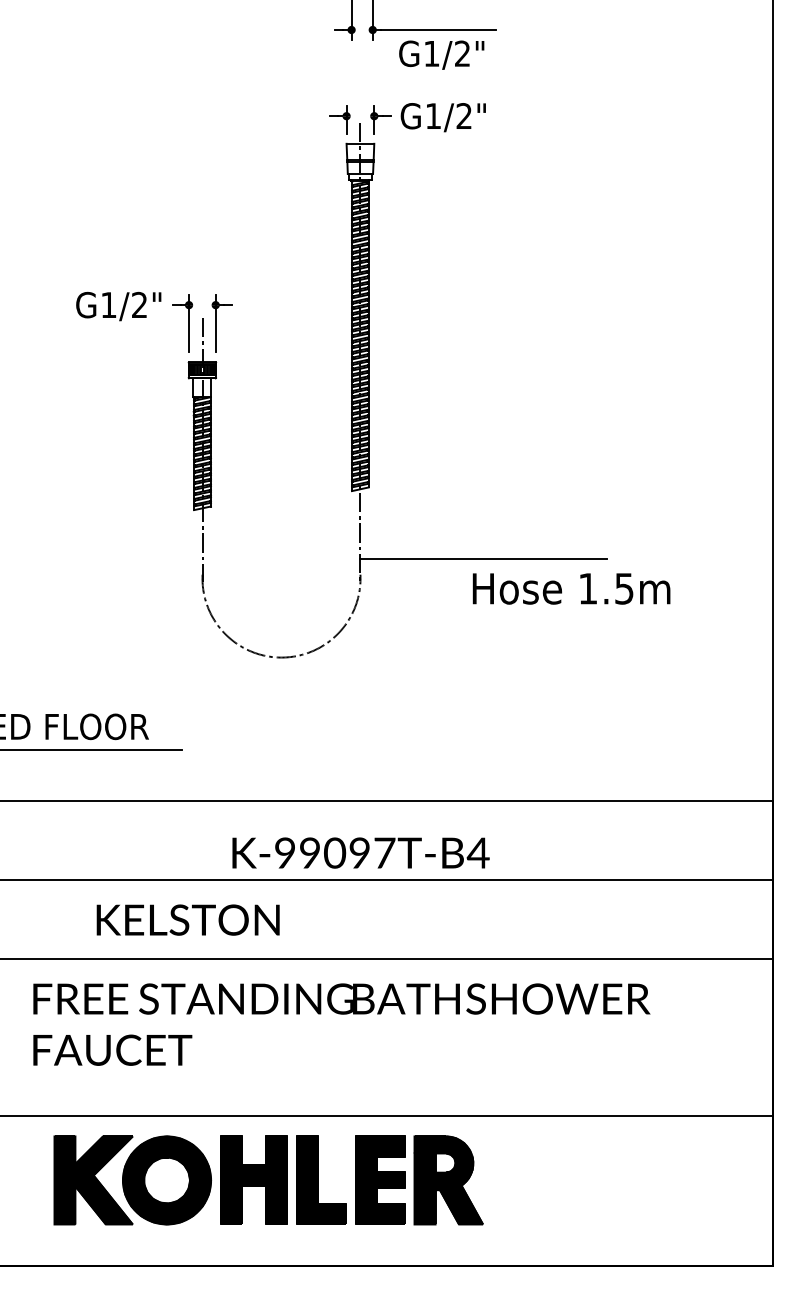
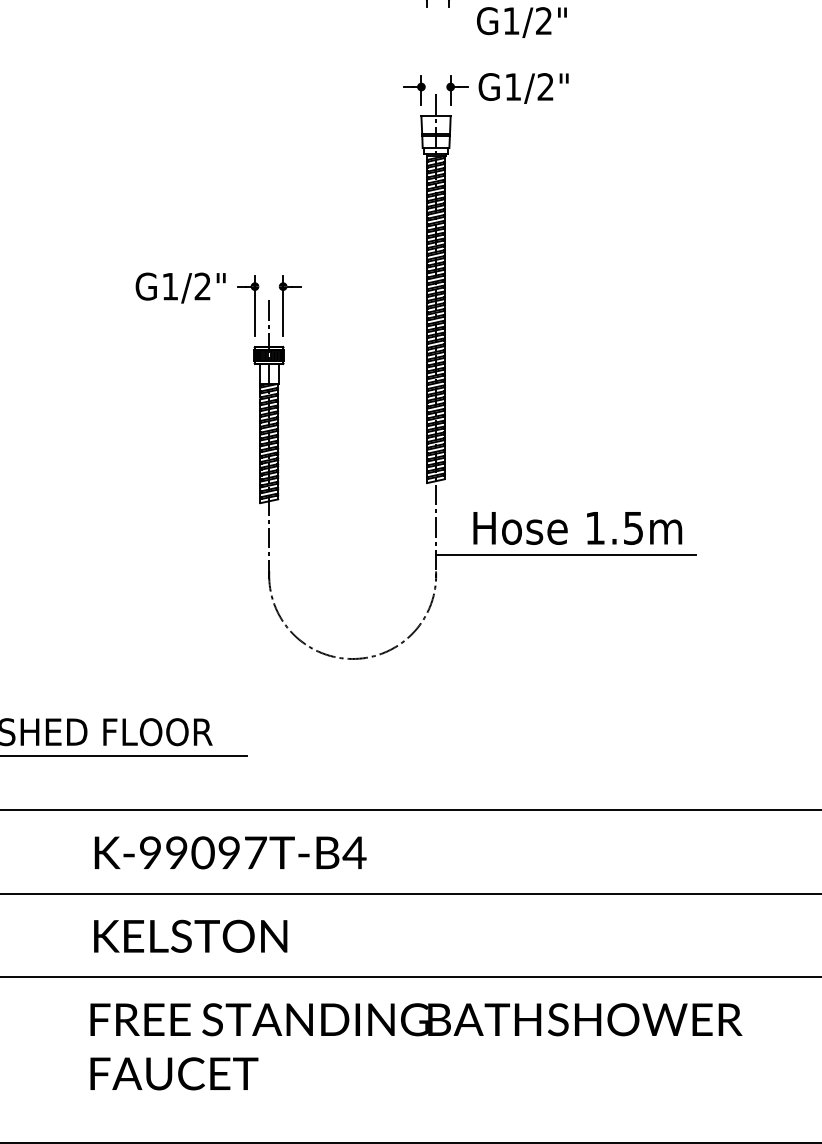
text: (571, 588) -> (577, 527), moved
text: (360, 852) -> (230, 852), moved
text: (187, 919) -> (189, 935), moved

